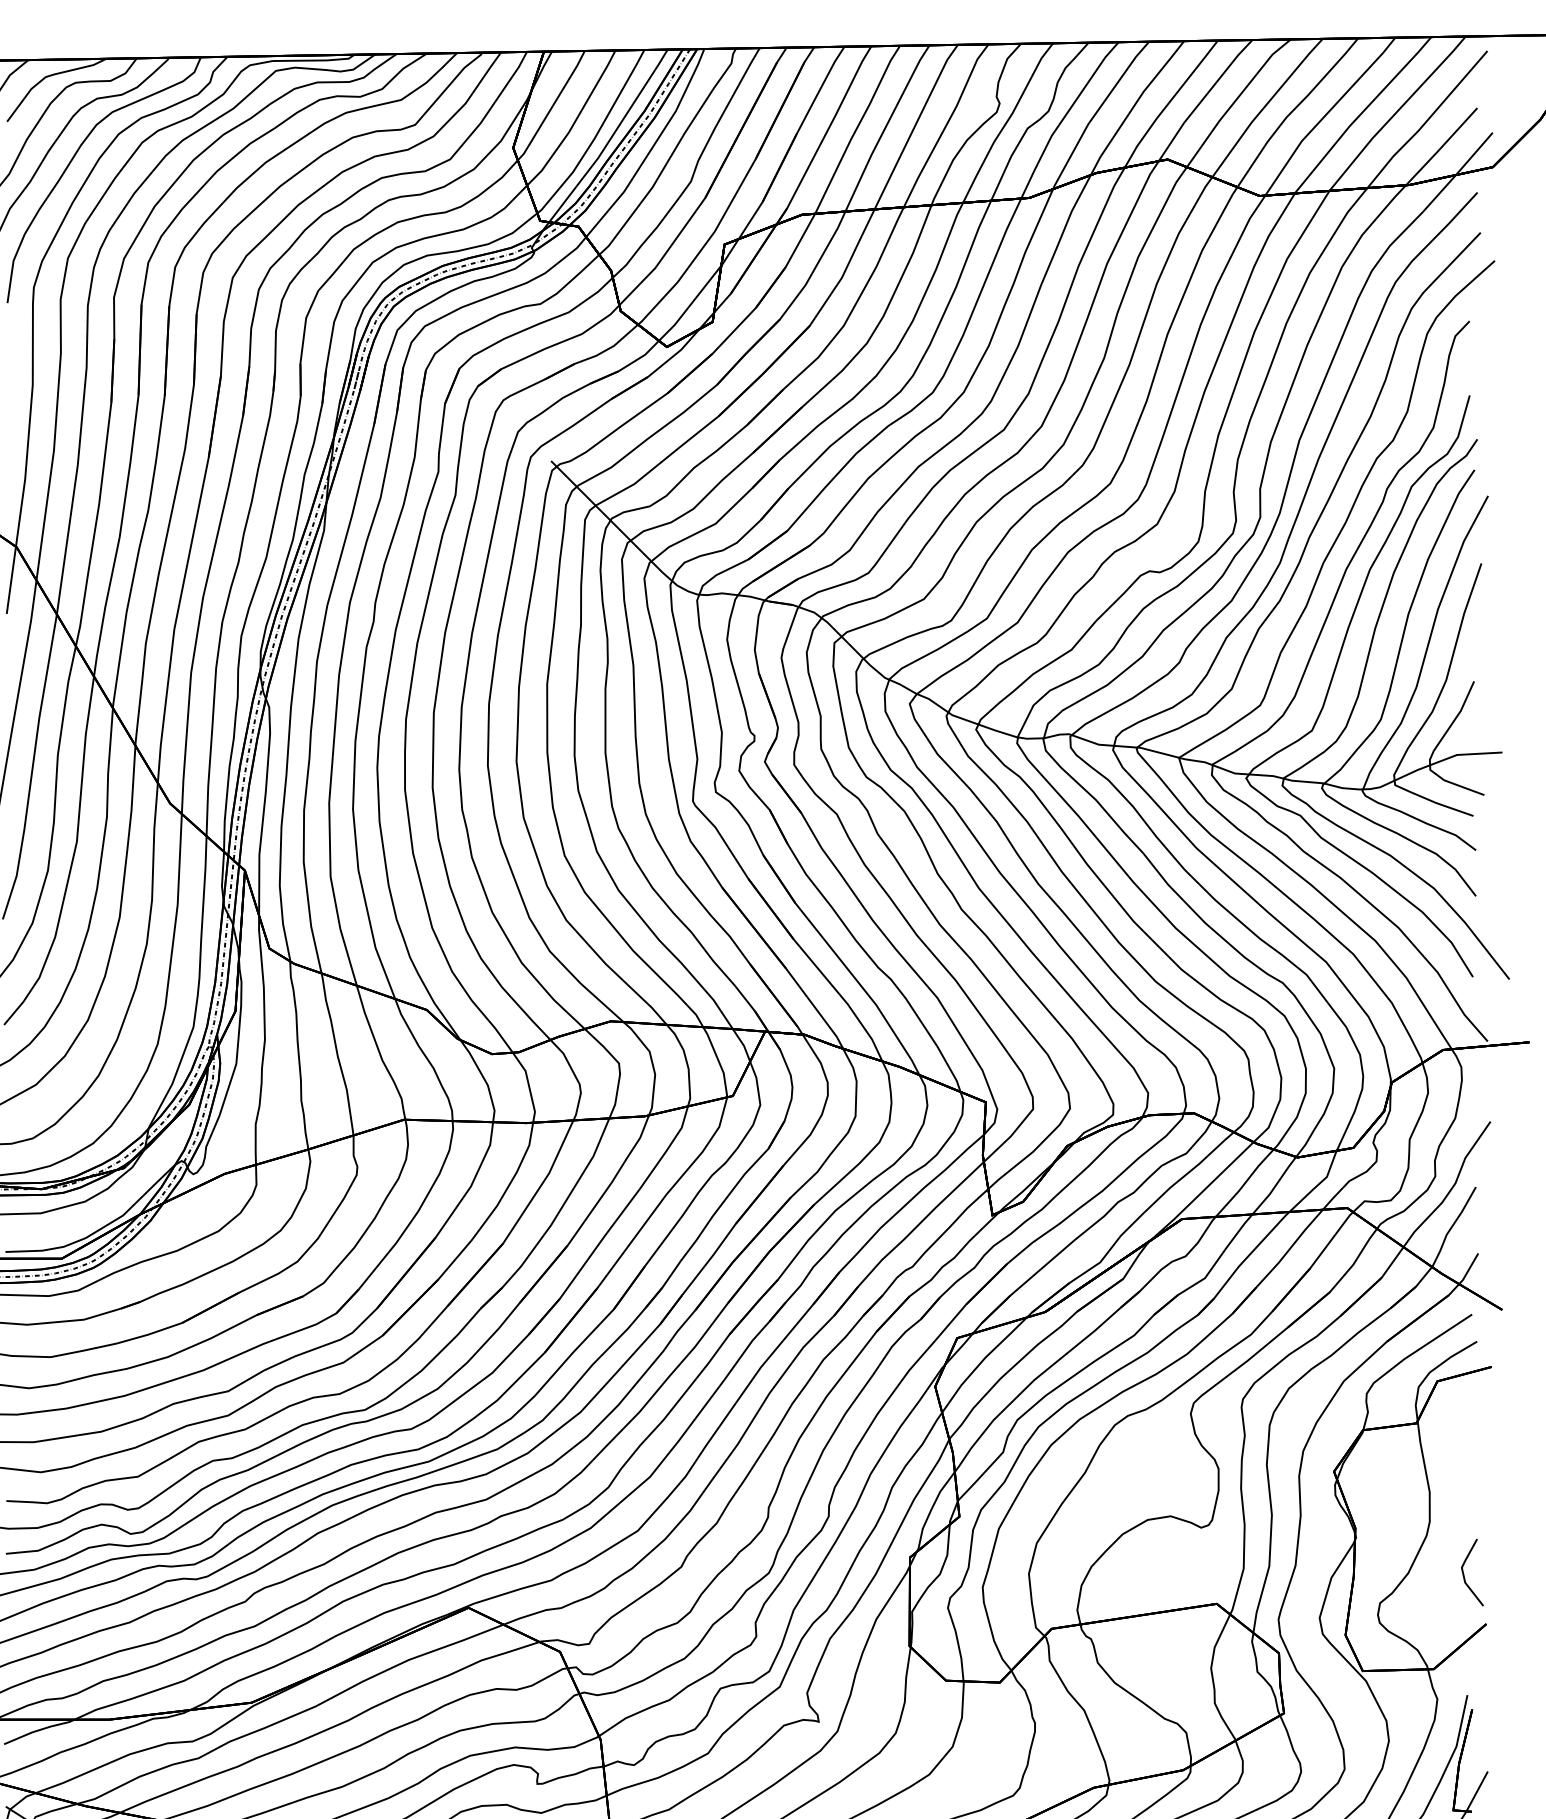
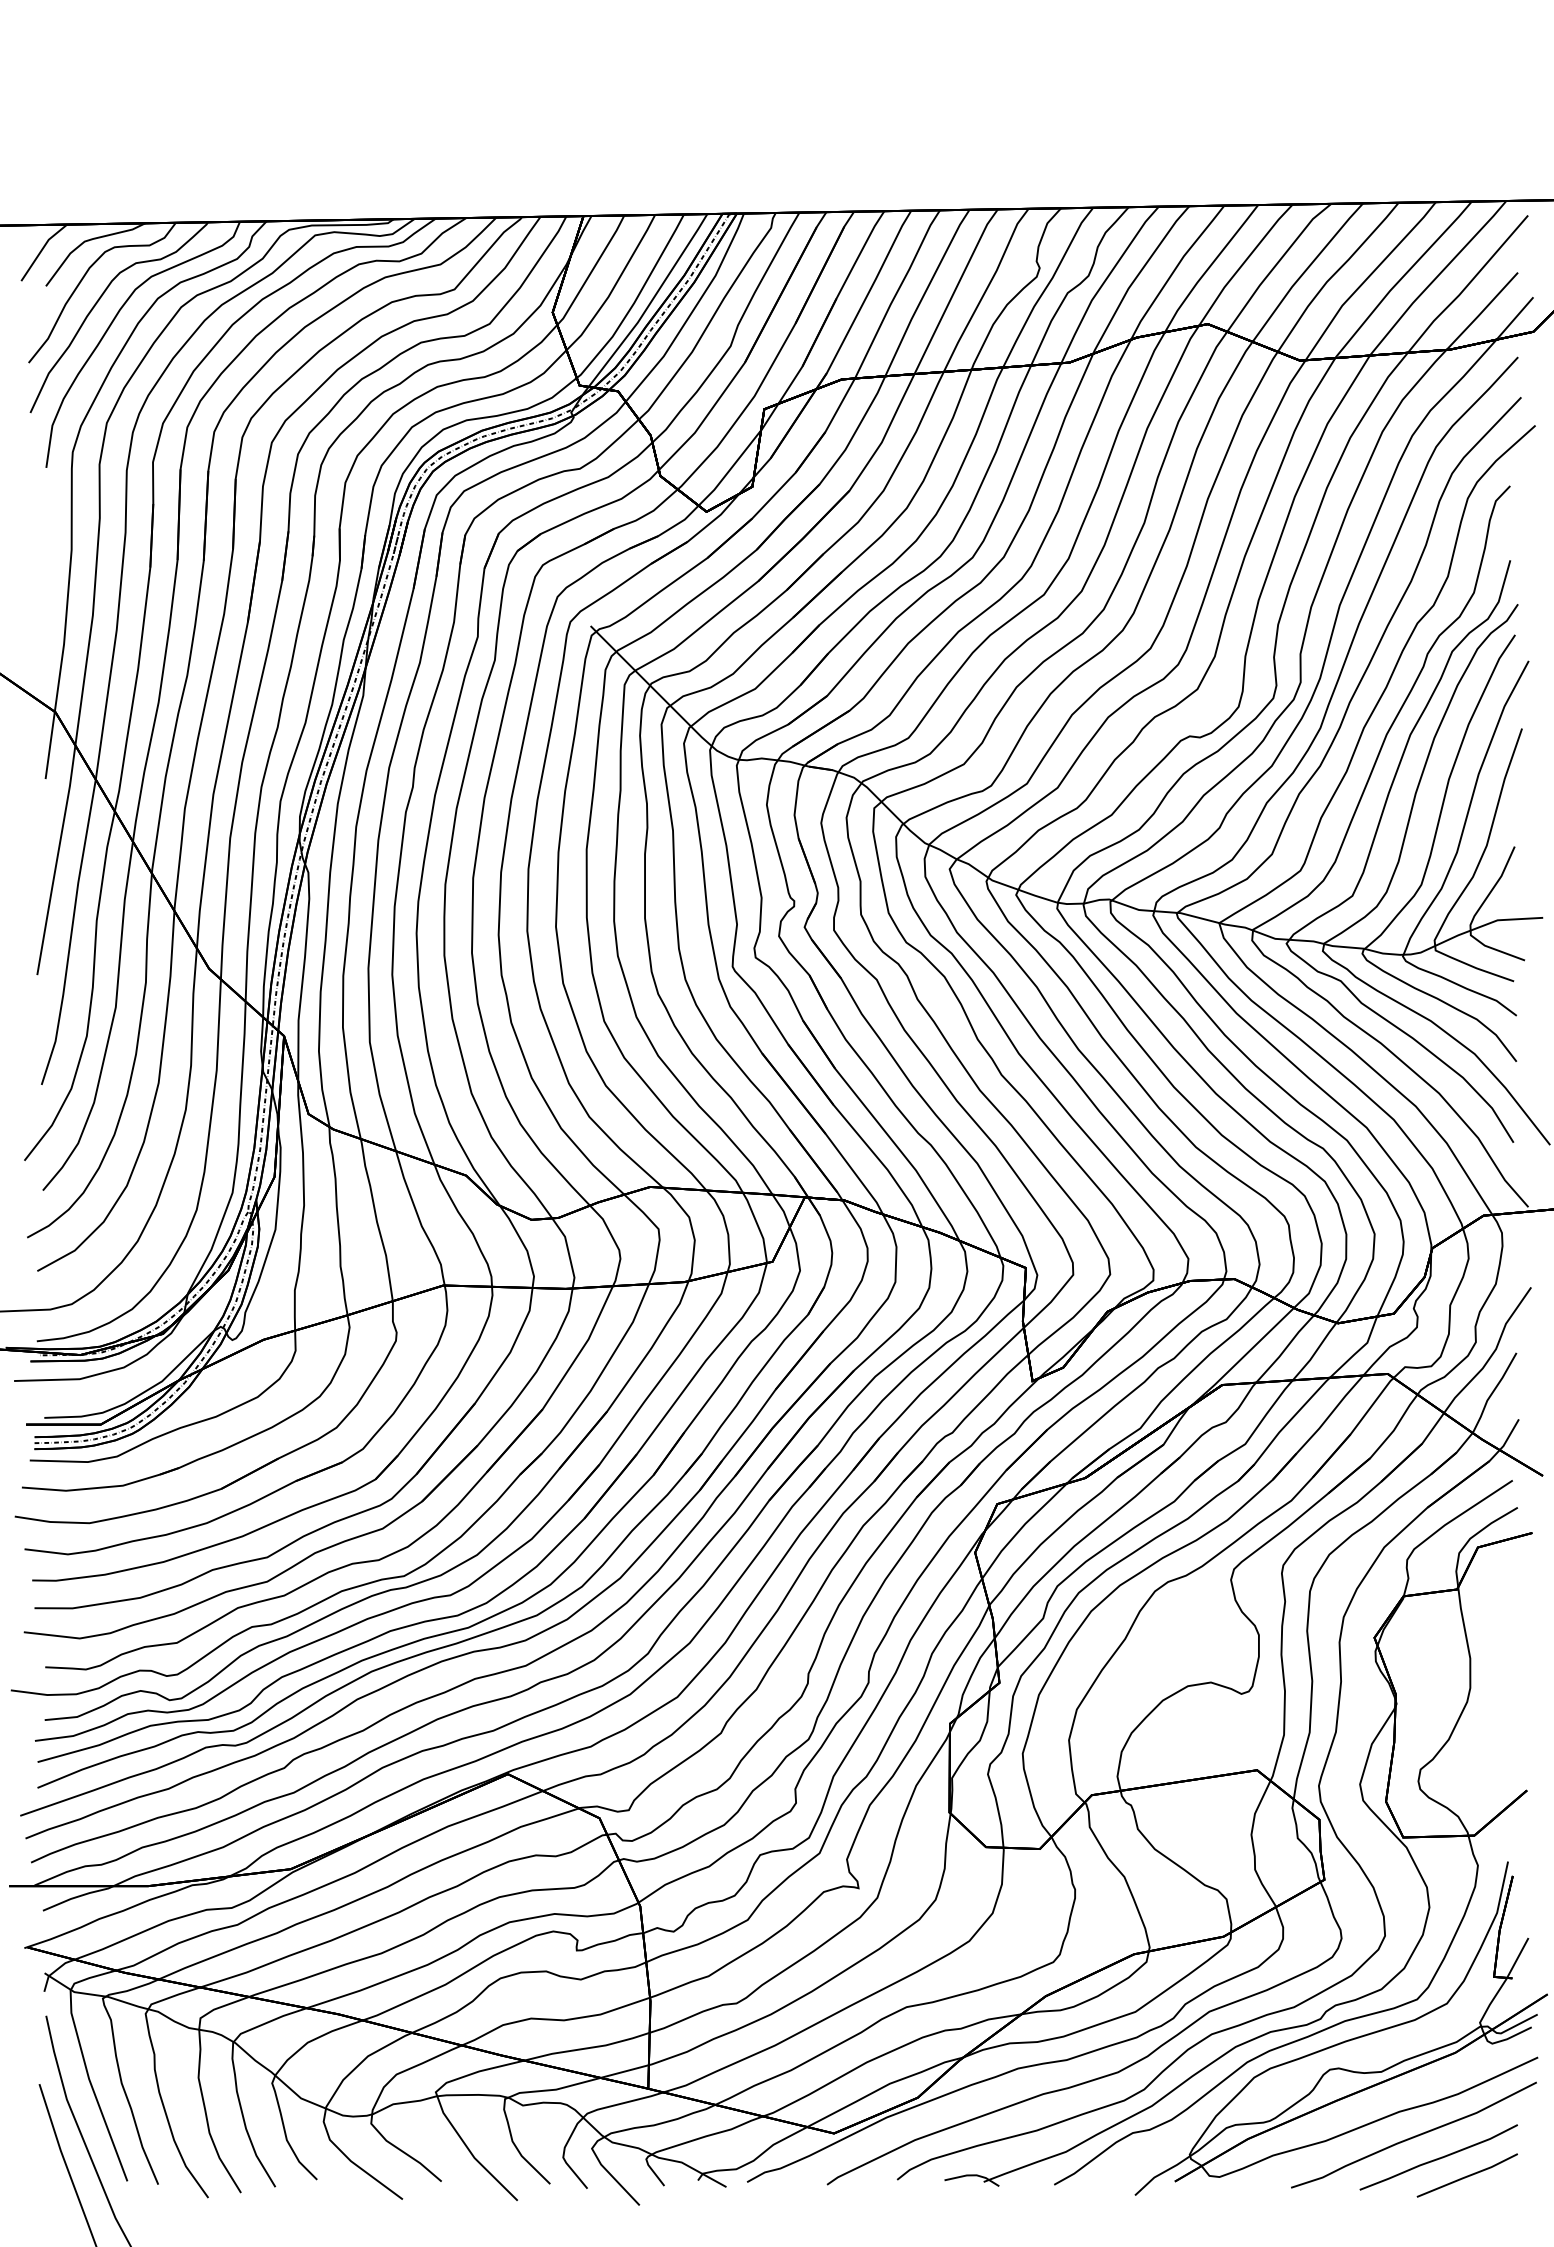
line: (1464, 1575) -> (1505, 1741), removed

